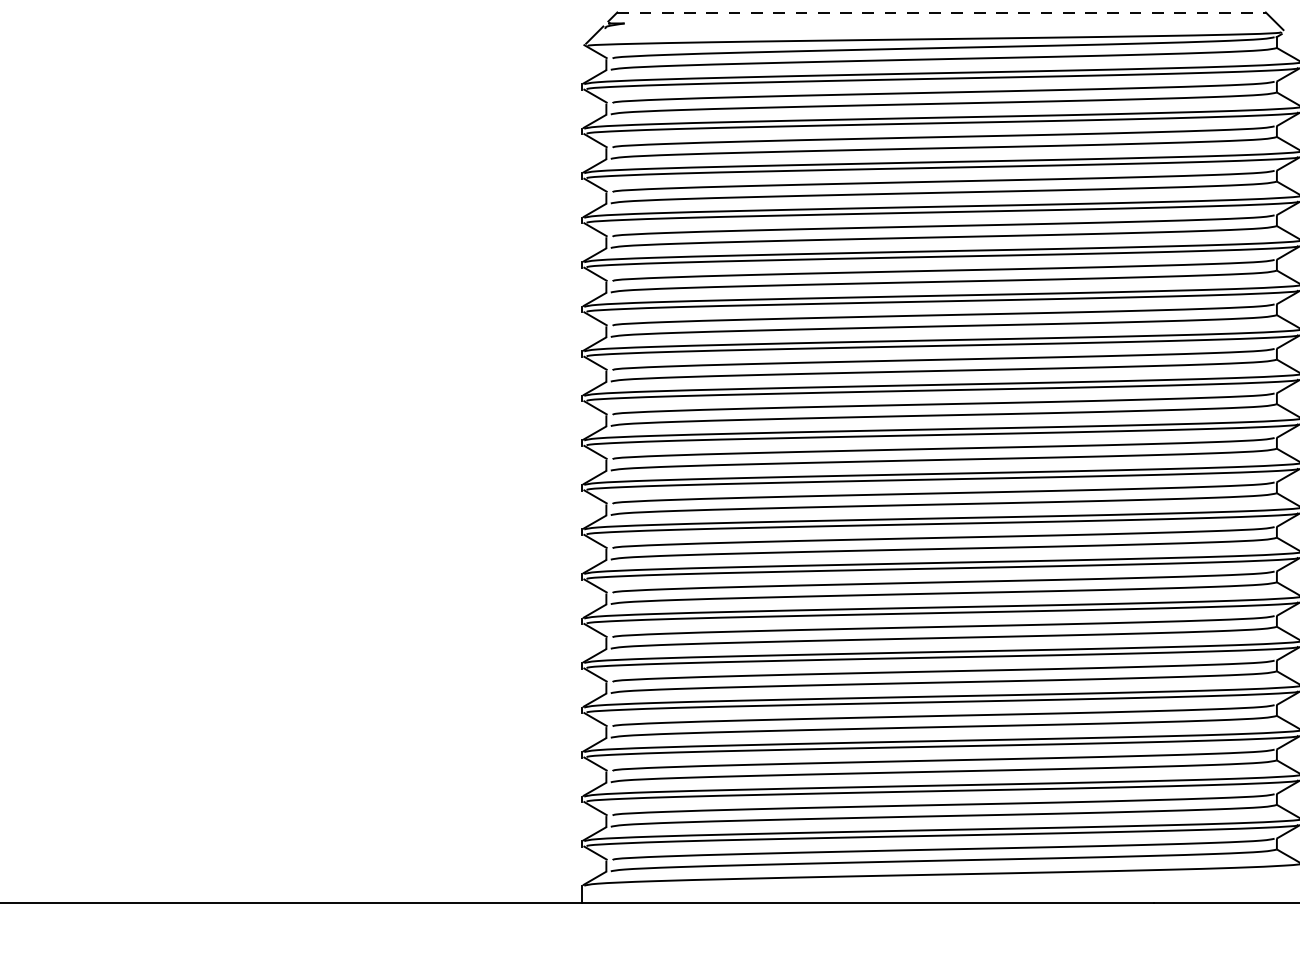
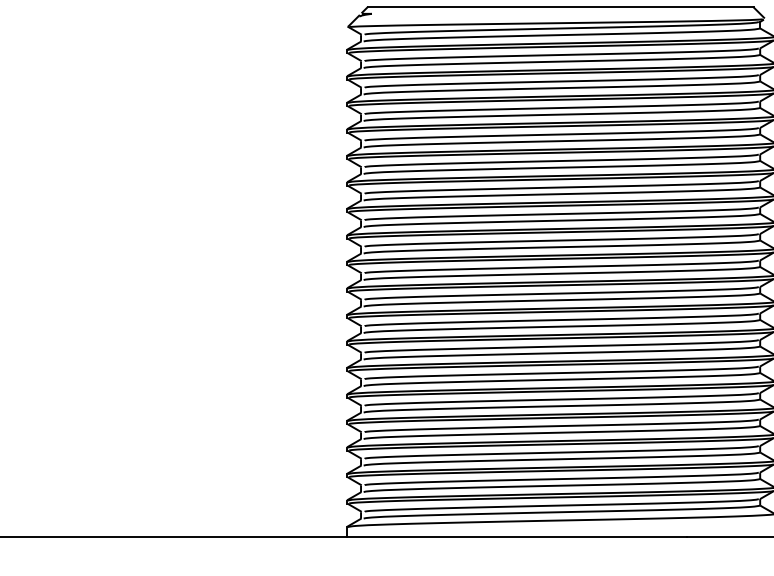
line: (943, 12) -> (561, 7), dashed -> solid

